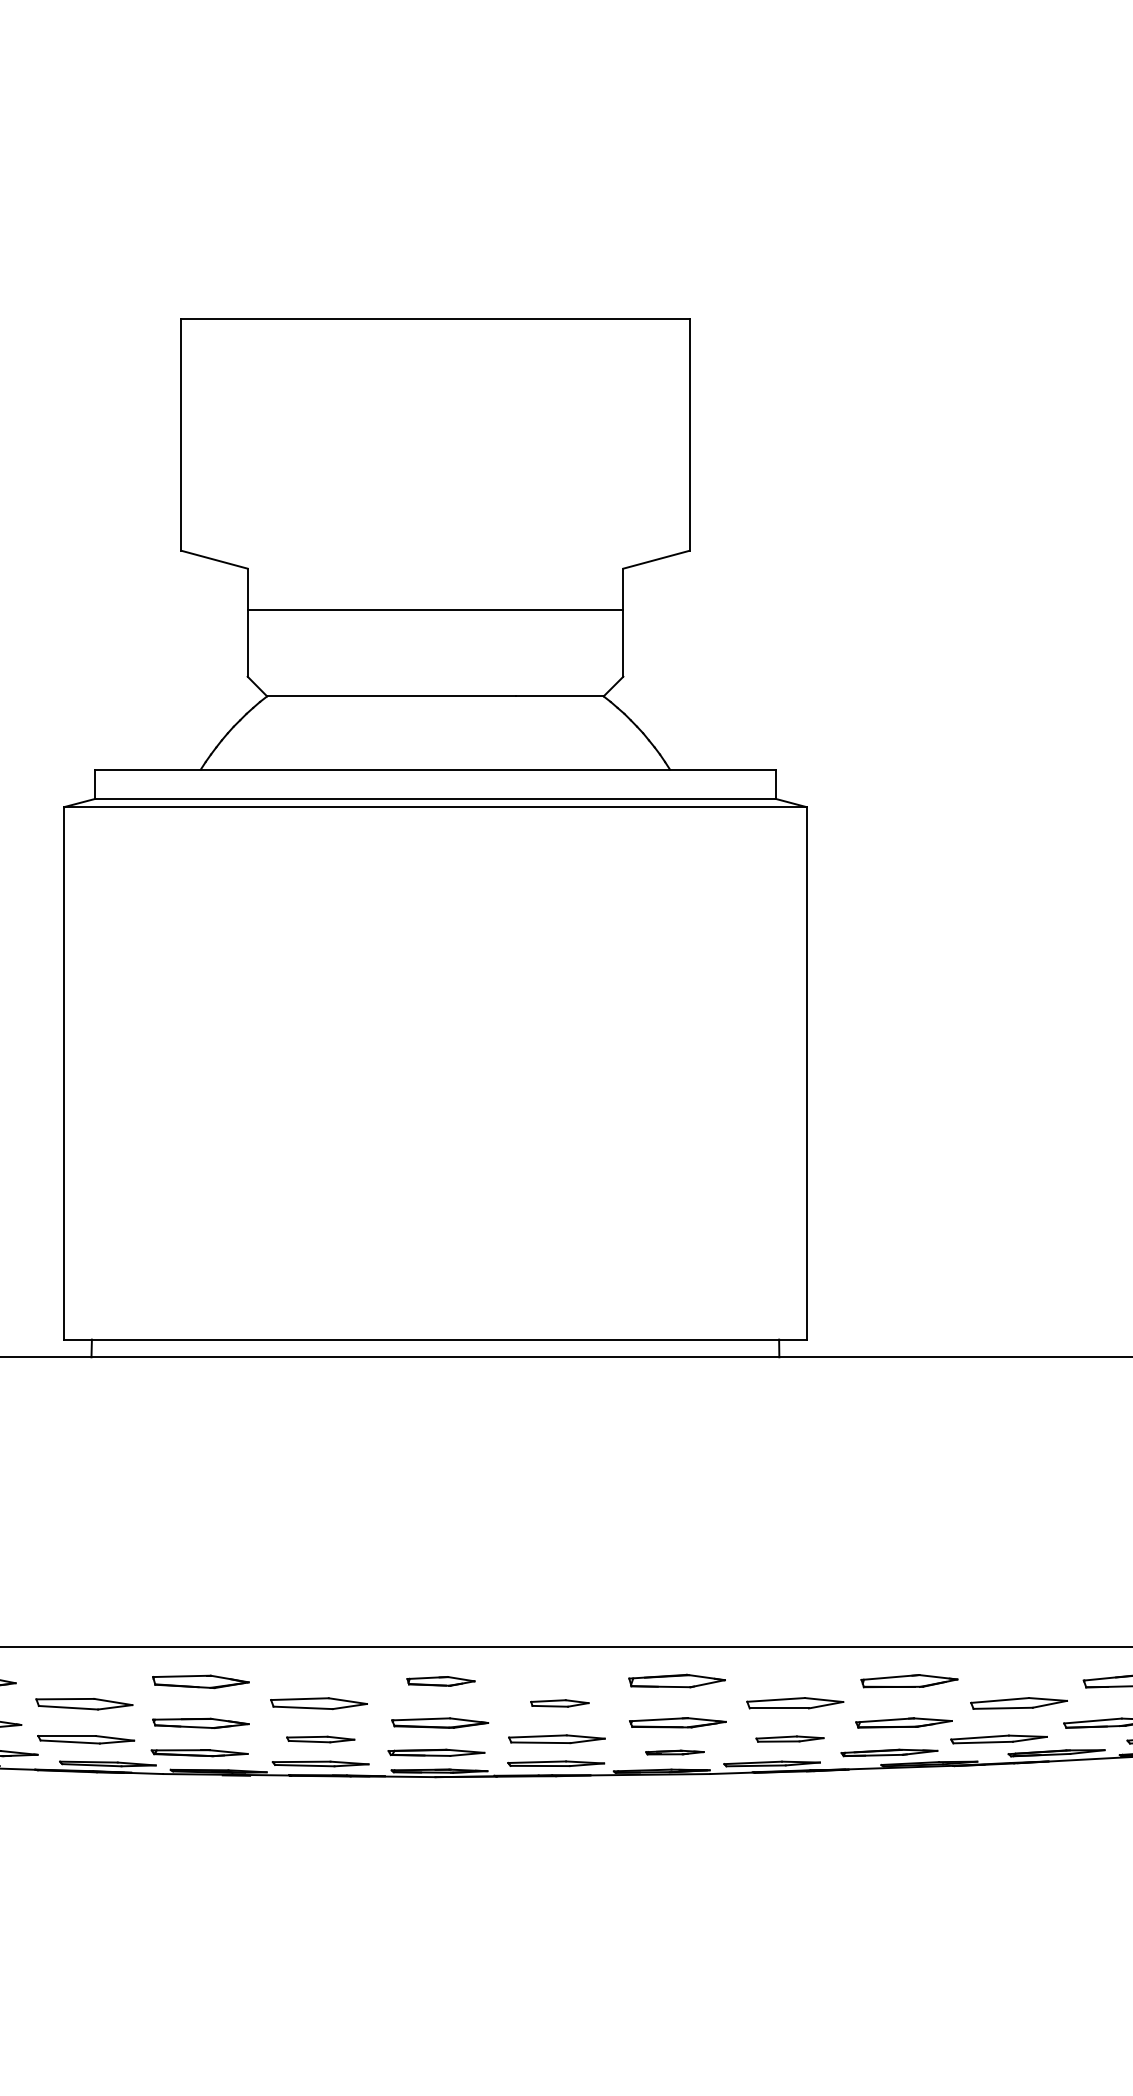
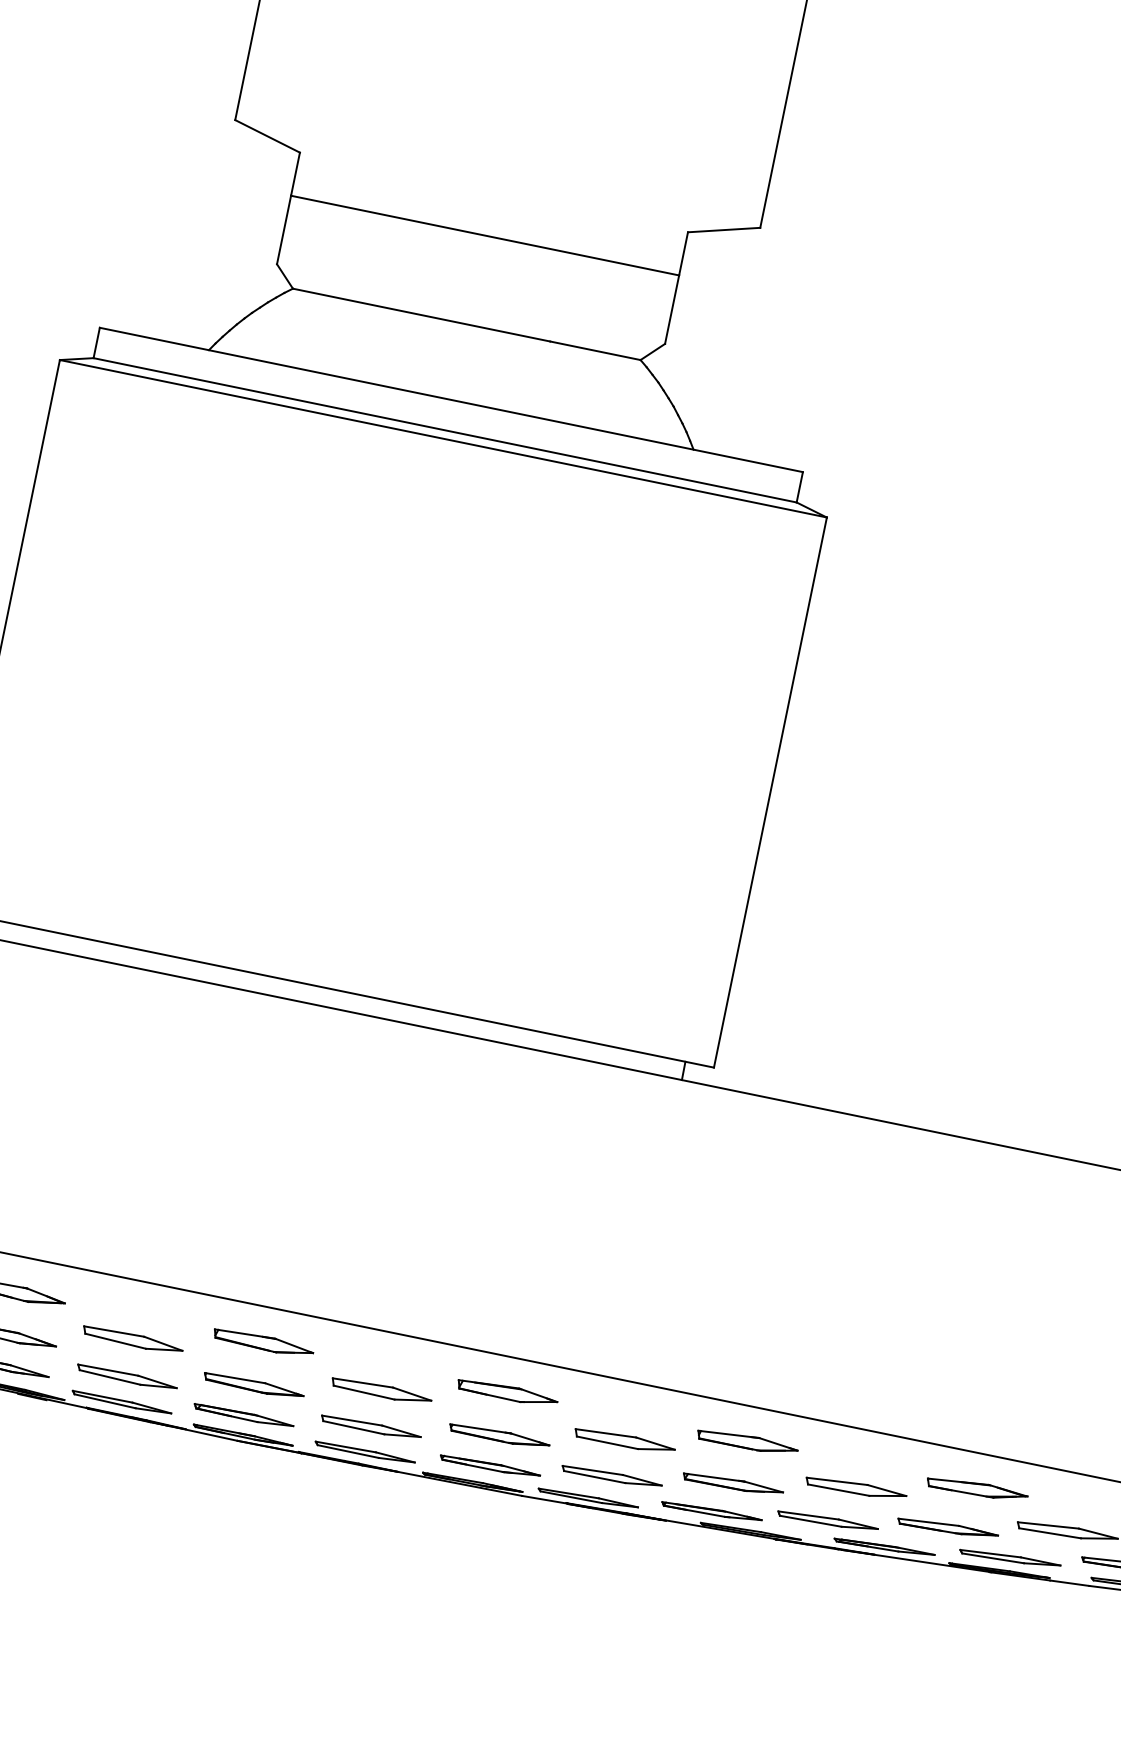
part: (440, 1681) -> (263, 1343), size x1.43
part: (559, 1703) -> (381, 1391), size x1.67
part: (789, 1738) -> (611, 1476), size x1.43
part: (320, 1739) -> (126, 1377), size x1.43
part: (674, 1752) -> (489, 1466), size x1.67

